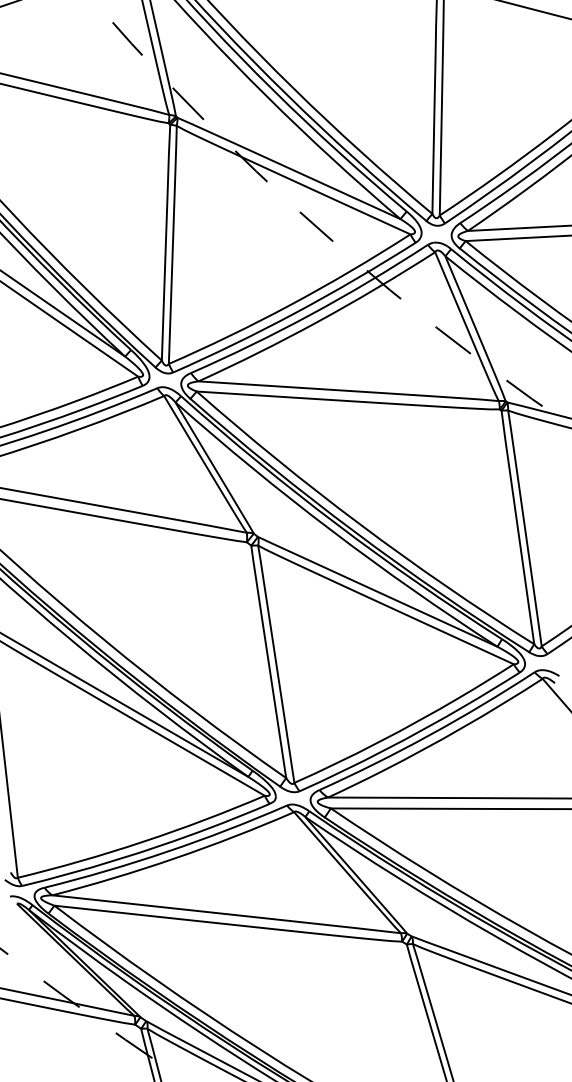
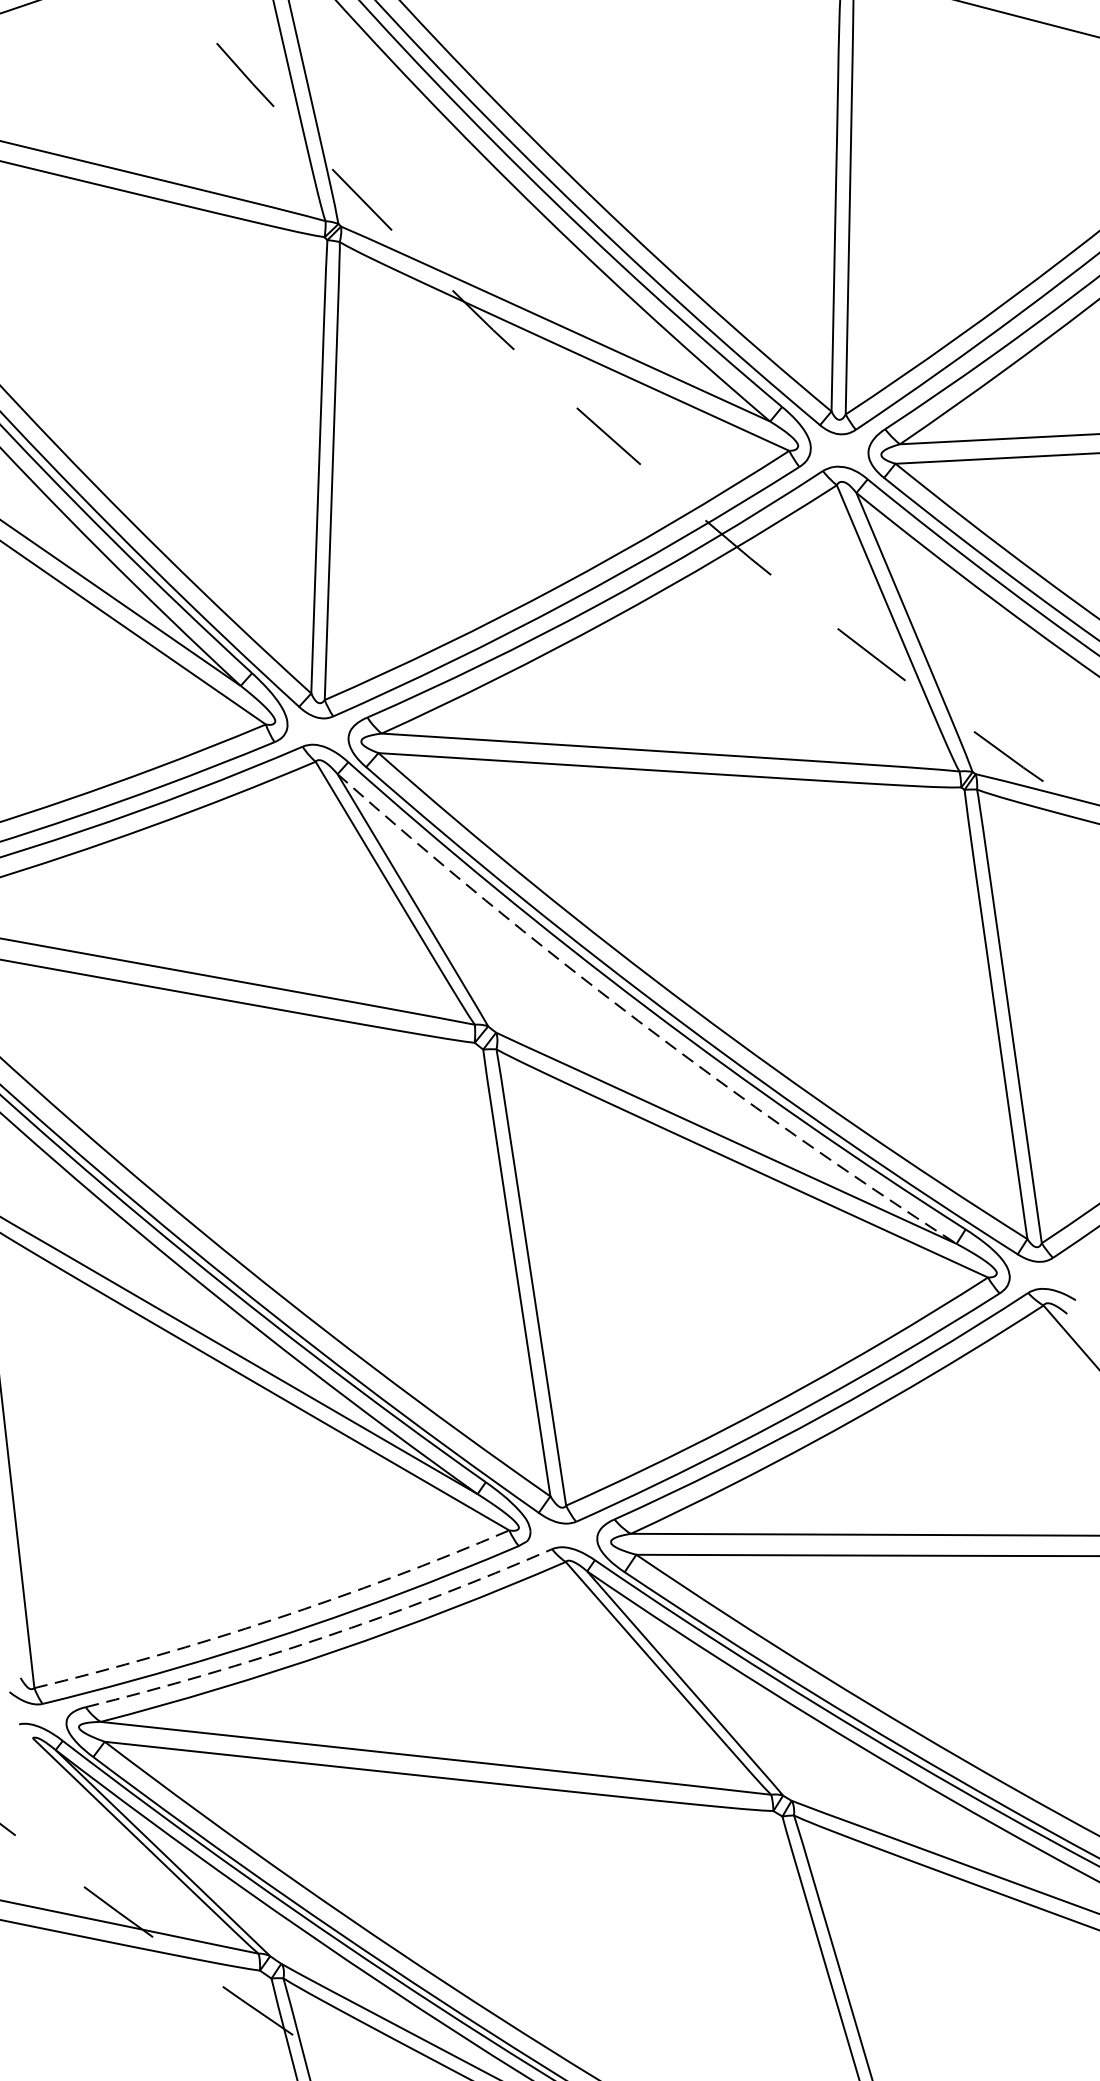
arc: (331, 530) -> (637, 1020), solid -> dashed
arc: (143, 841) -> (275, 1618), solid -> dashed
arc: (167, 851) -> (322, 1637), solid -> dashed

